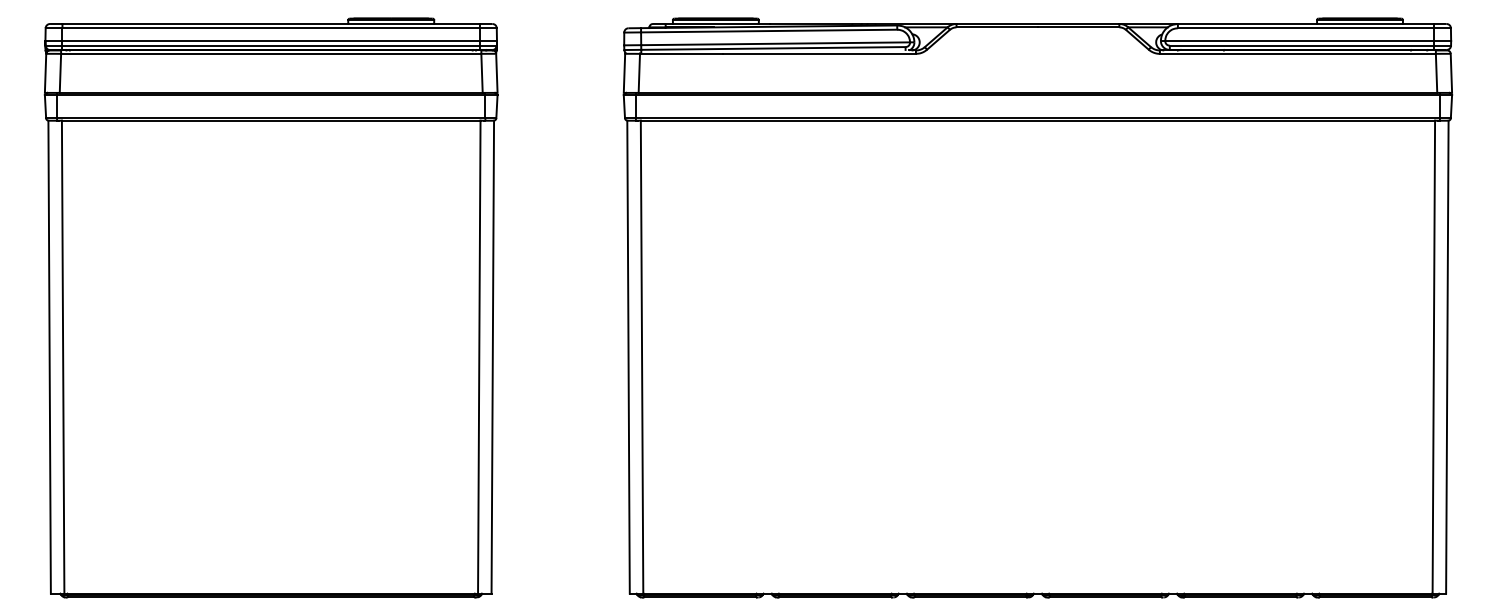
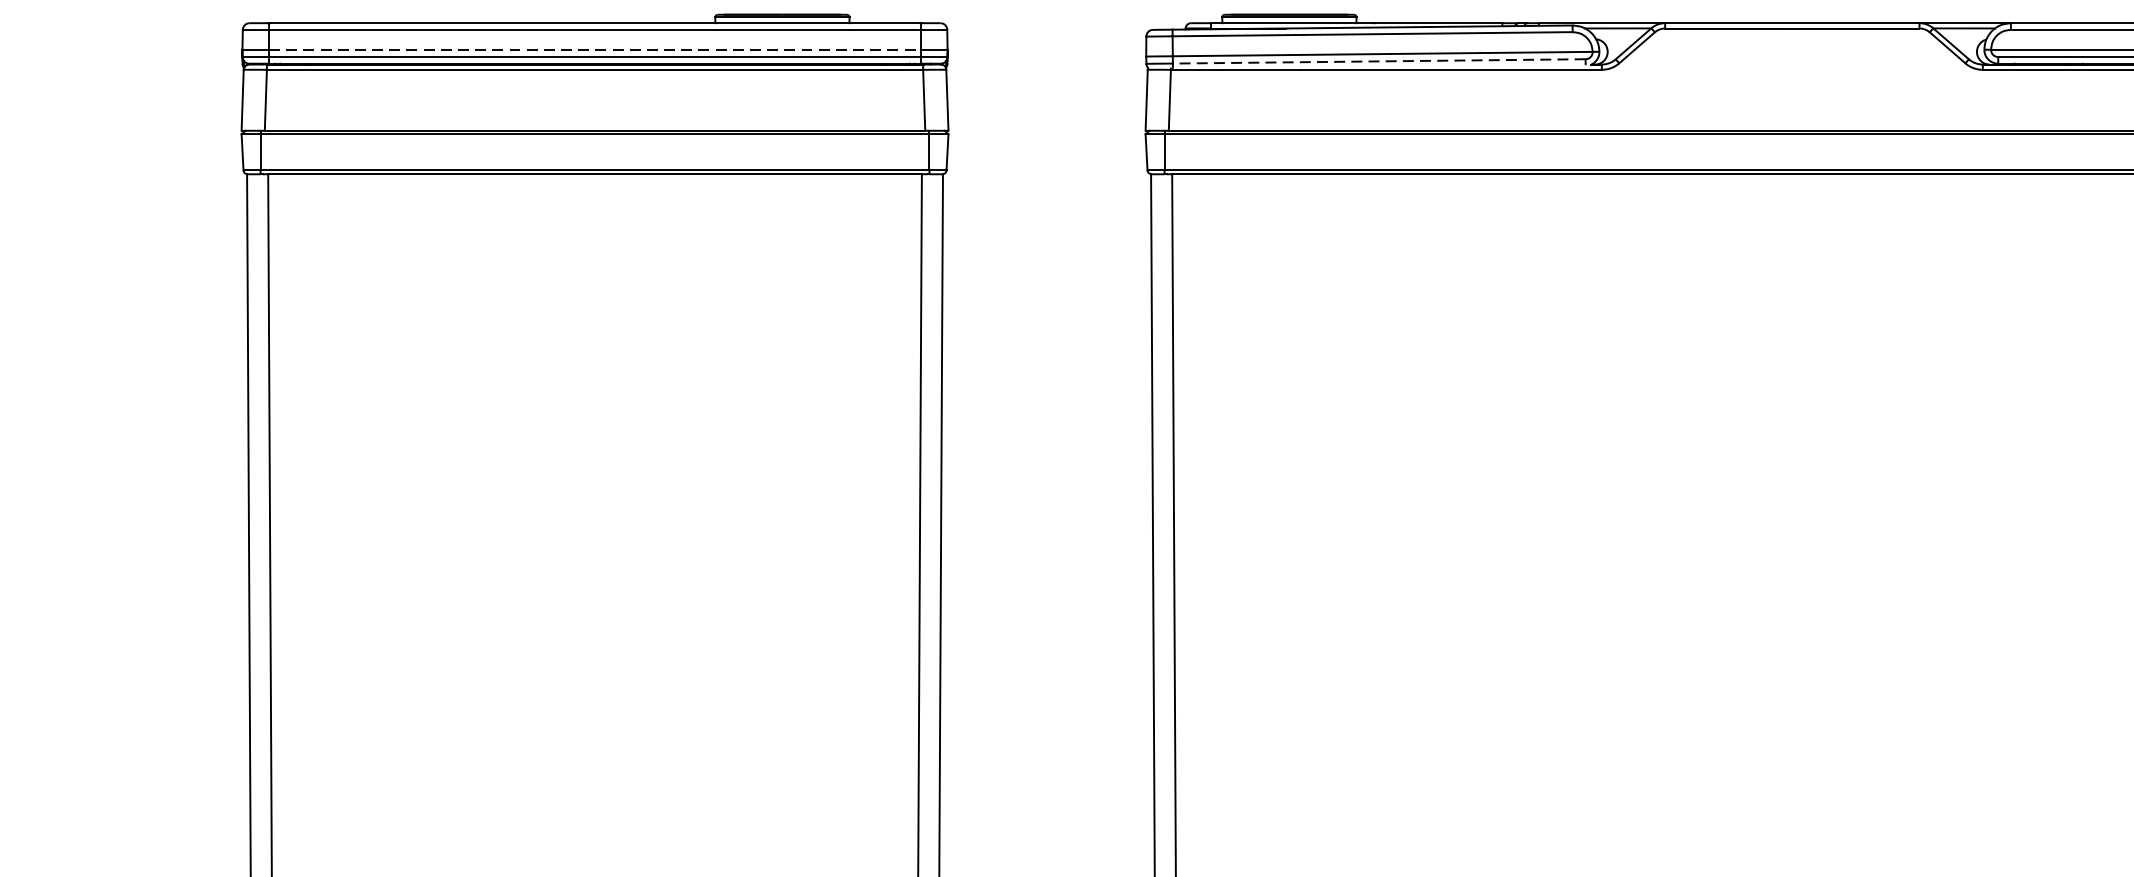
line: (271, 41) -> (595, 50), solid -> dashed
line: (772, 48) -> (1377, 61), solid -> dashed

